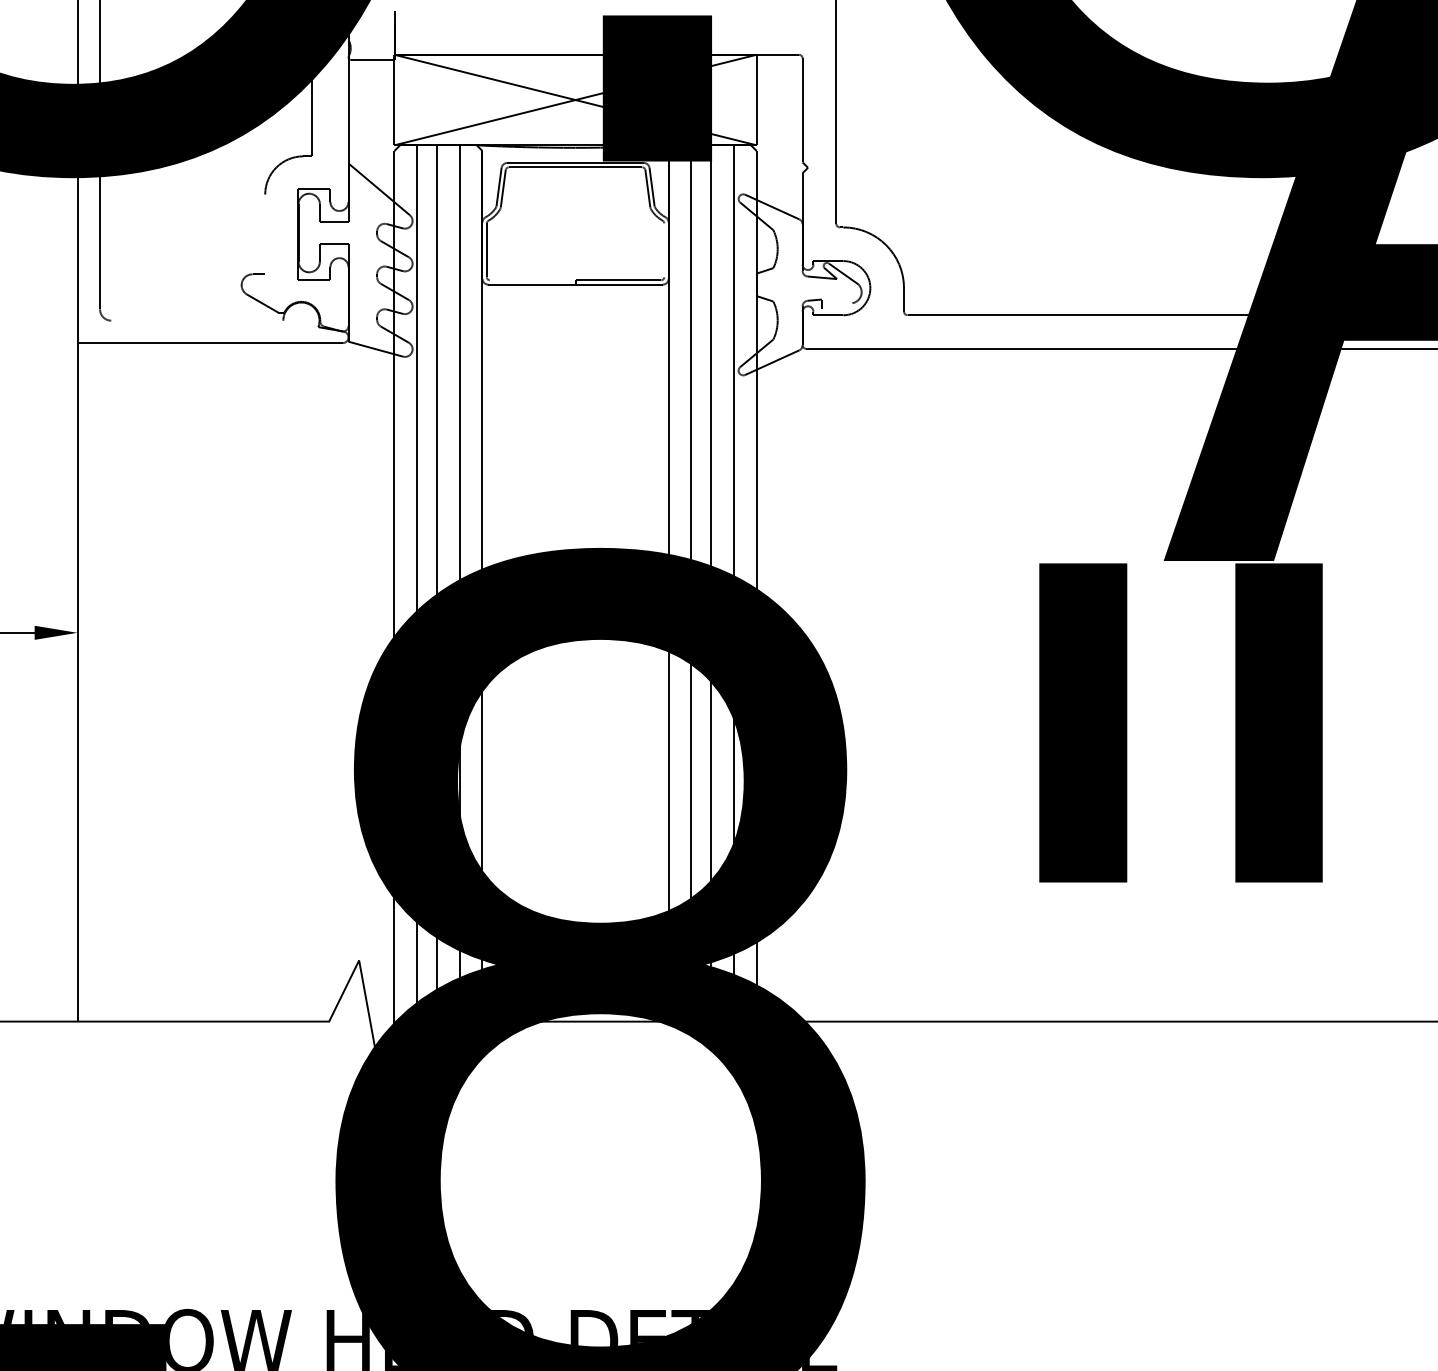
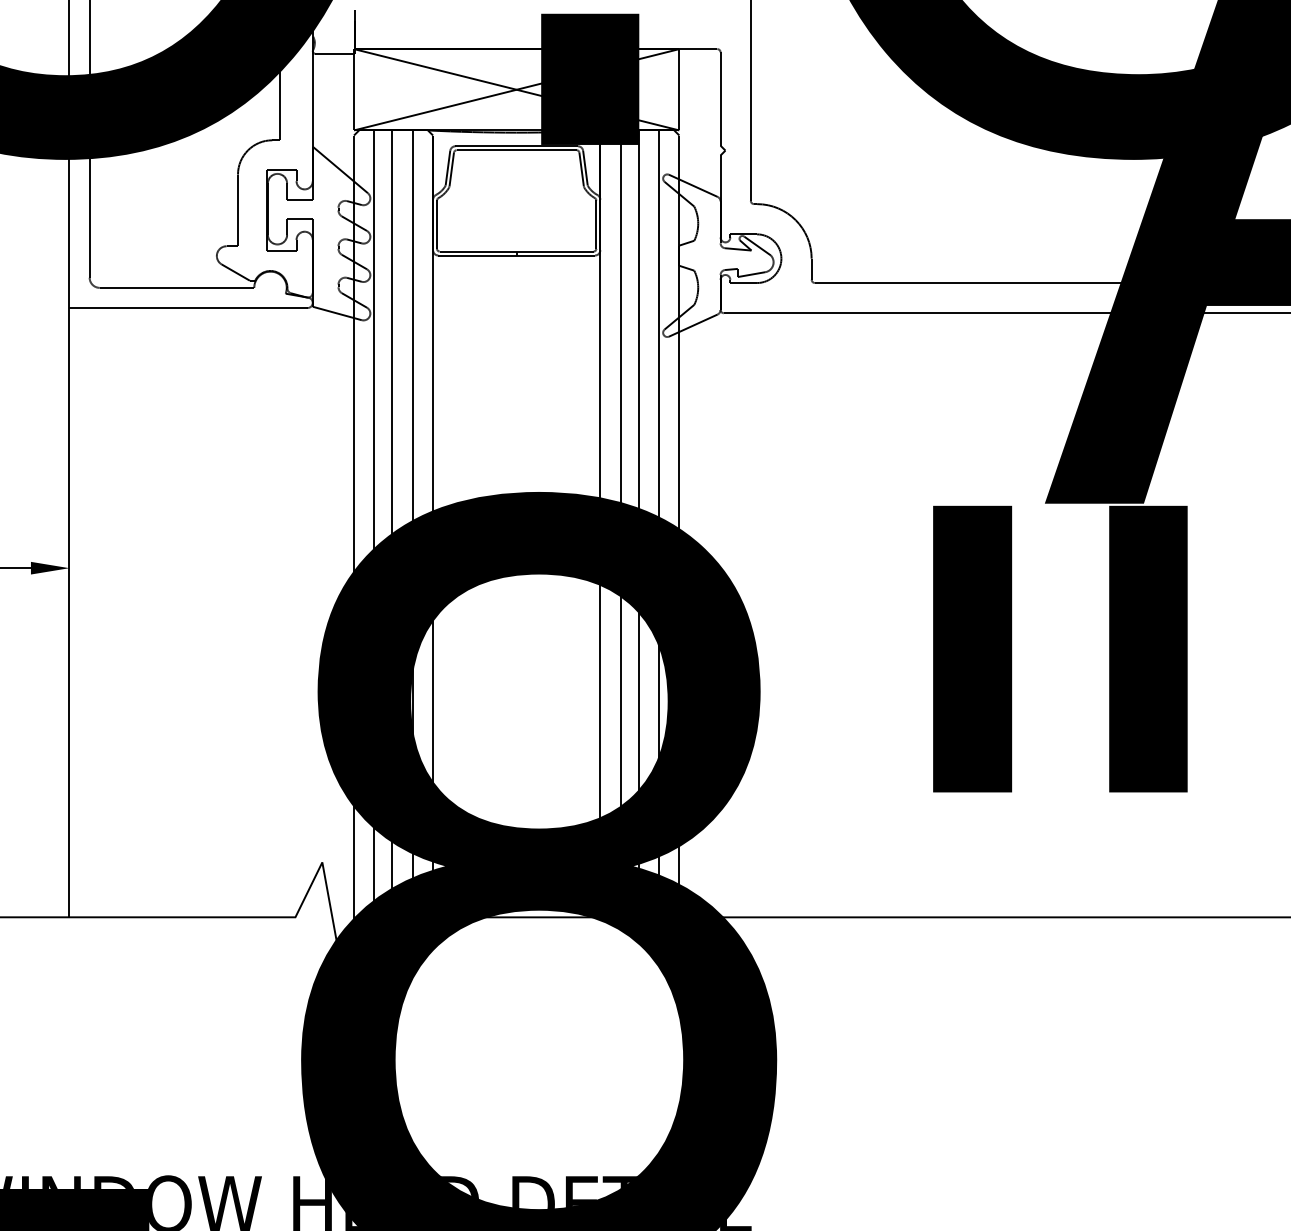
line: (265, 234) -> (238, 210), added
line: (664, 250) -> (596, 224), added
line: (532, 280) -> (478, 251), added
line: (836, 305) -> (751, 274), added
line: (197, 320) -> (177, 287), added

